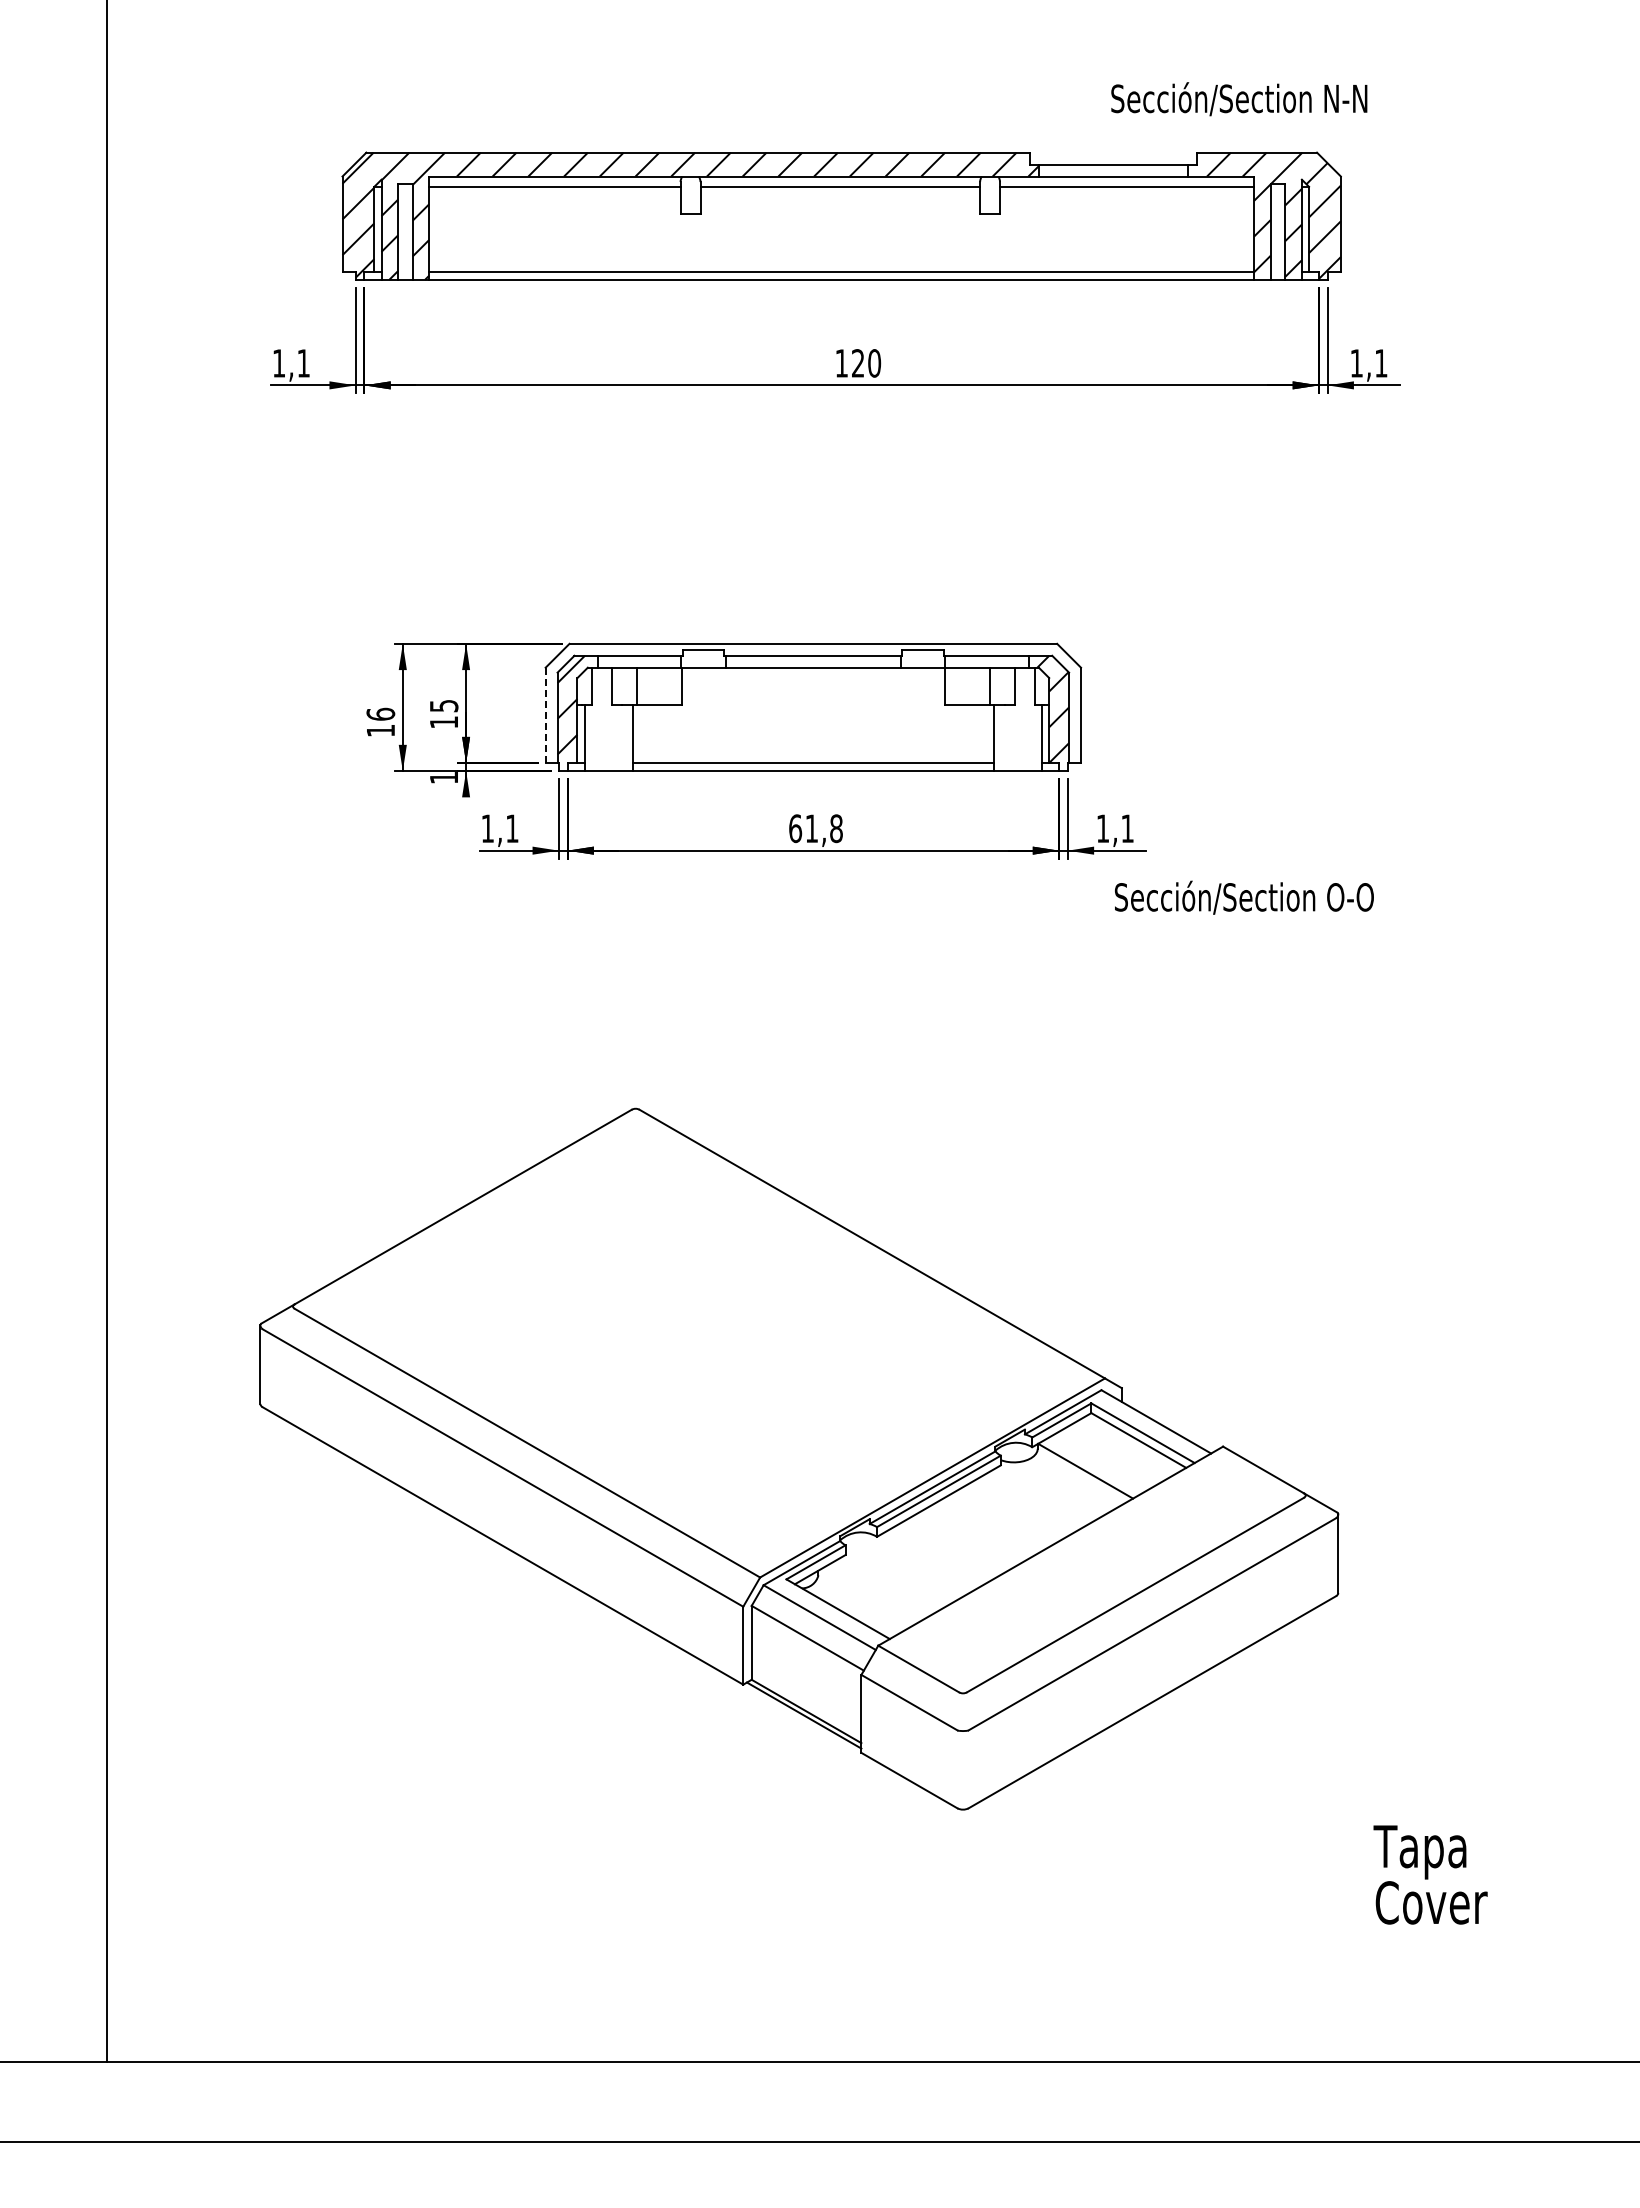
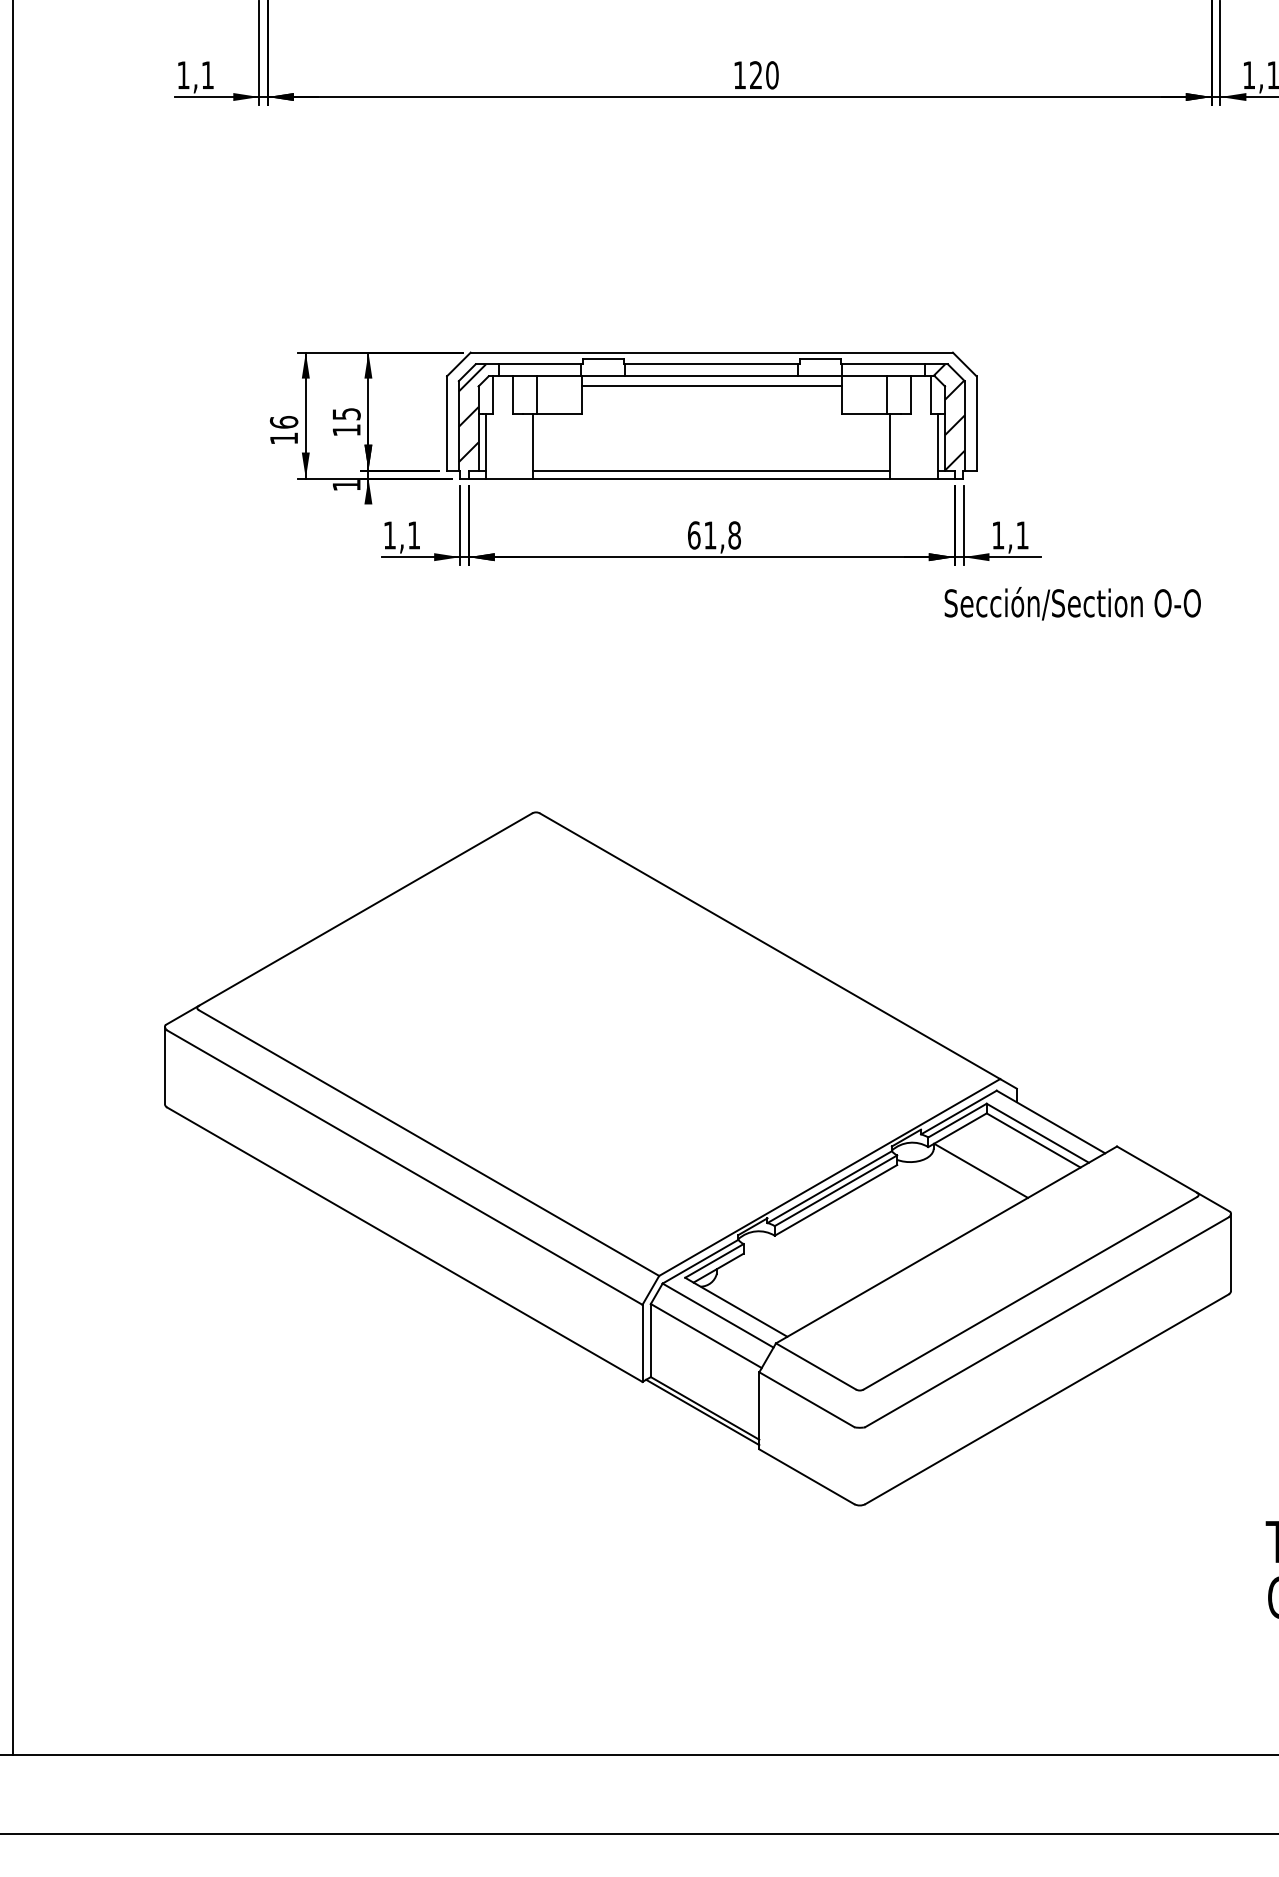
line: (813, 678) -> (711, 386), added
line: (545, 715) -> (446, 423), dashed -> solid
text: (1244, 897) -> (1072, 603), moved

